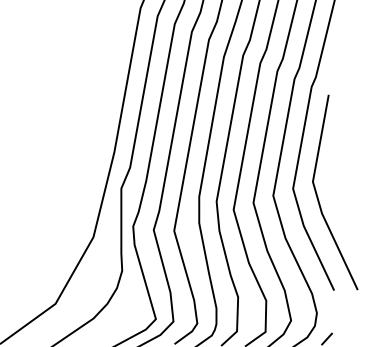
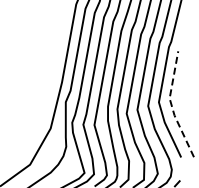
line: (316, 196) -> (171, 106), solid -> dashed

